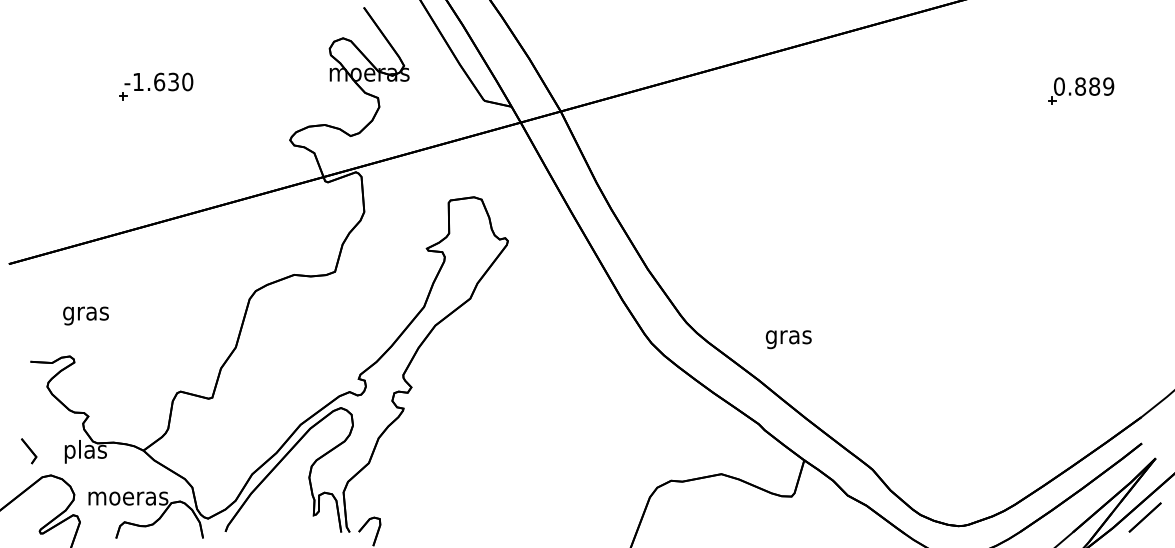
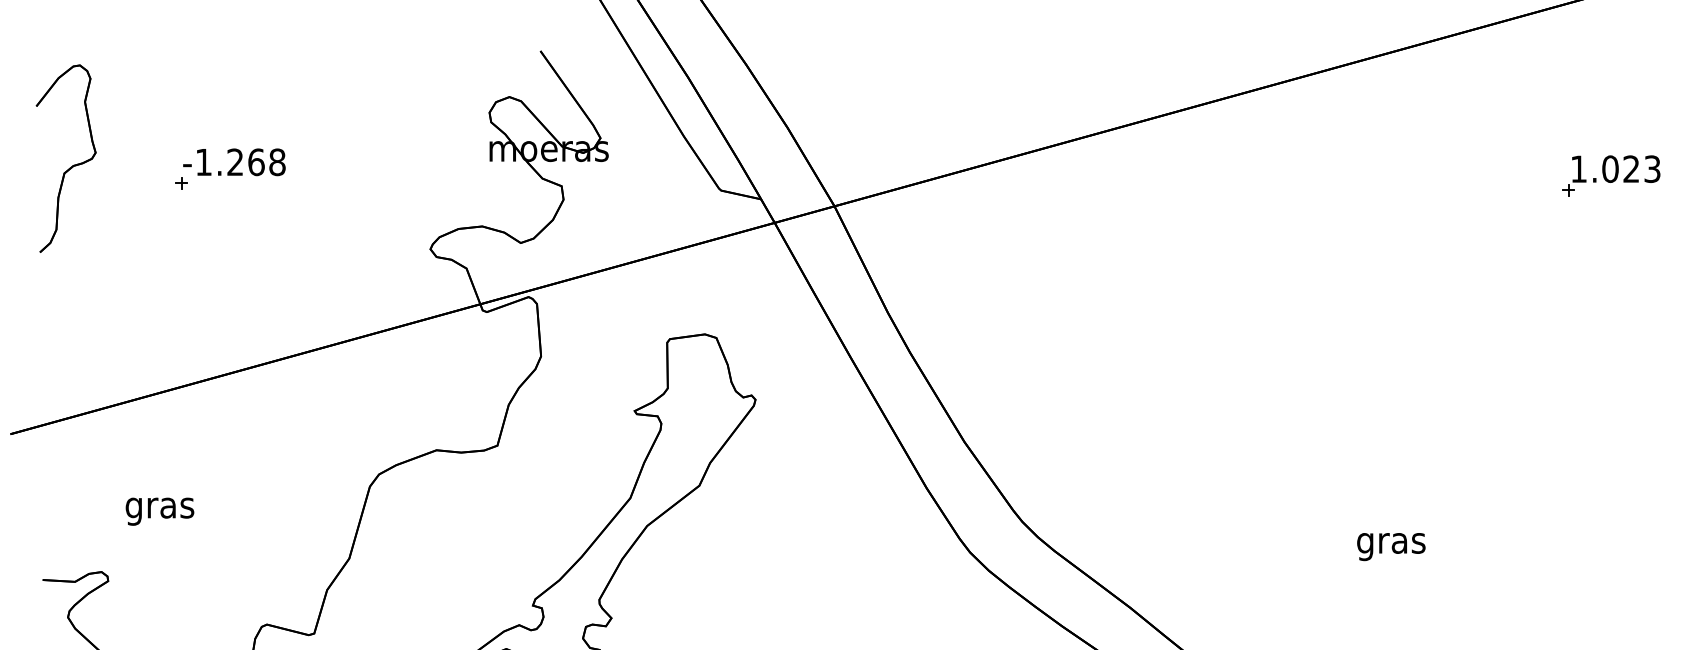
text: (173, 81) -> (256, 161), -1.630 -> -1.268
part: (50, 83) -> (72, 164), added
text: (1084, 86) -> (1616, 168), 0.889 -> 1.023
text: (85, 315) -> (159, 510), moved
text: (788, 339) -> (1390, 546), moved

